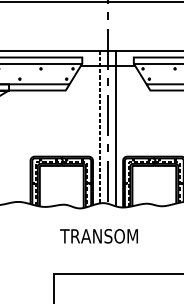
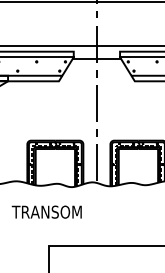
line: (99, 126) -> (89, 113), removed
line: (116, 128) -> (104, 115), removed
text: (98, 235) -> (46, 211), moved

